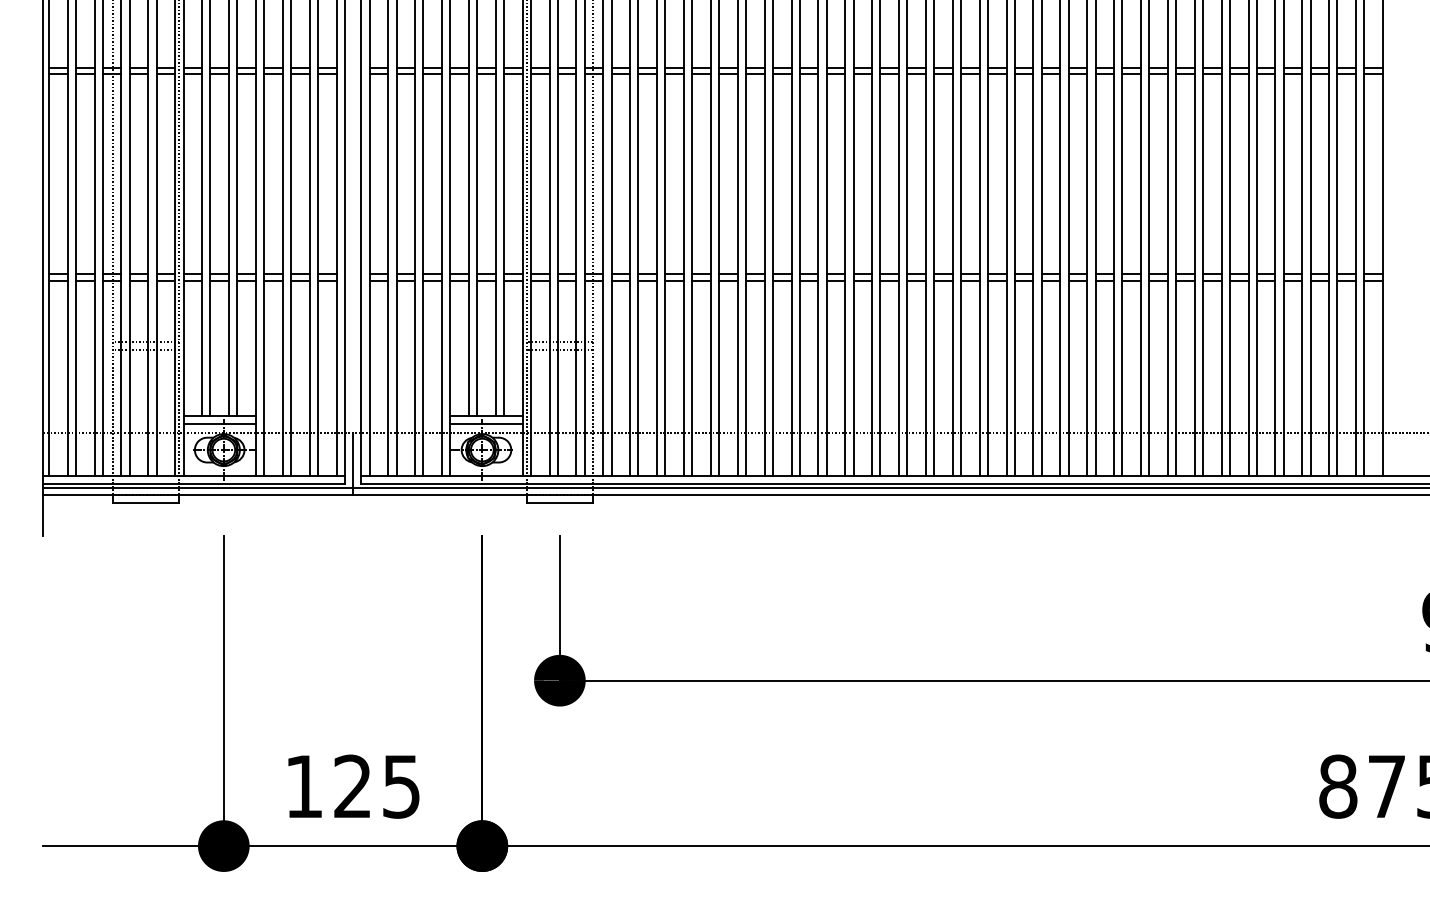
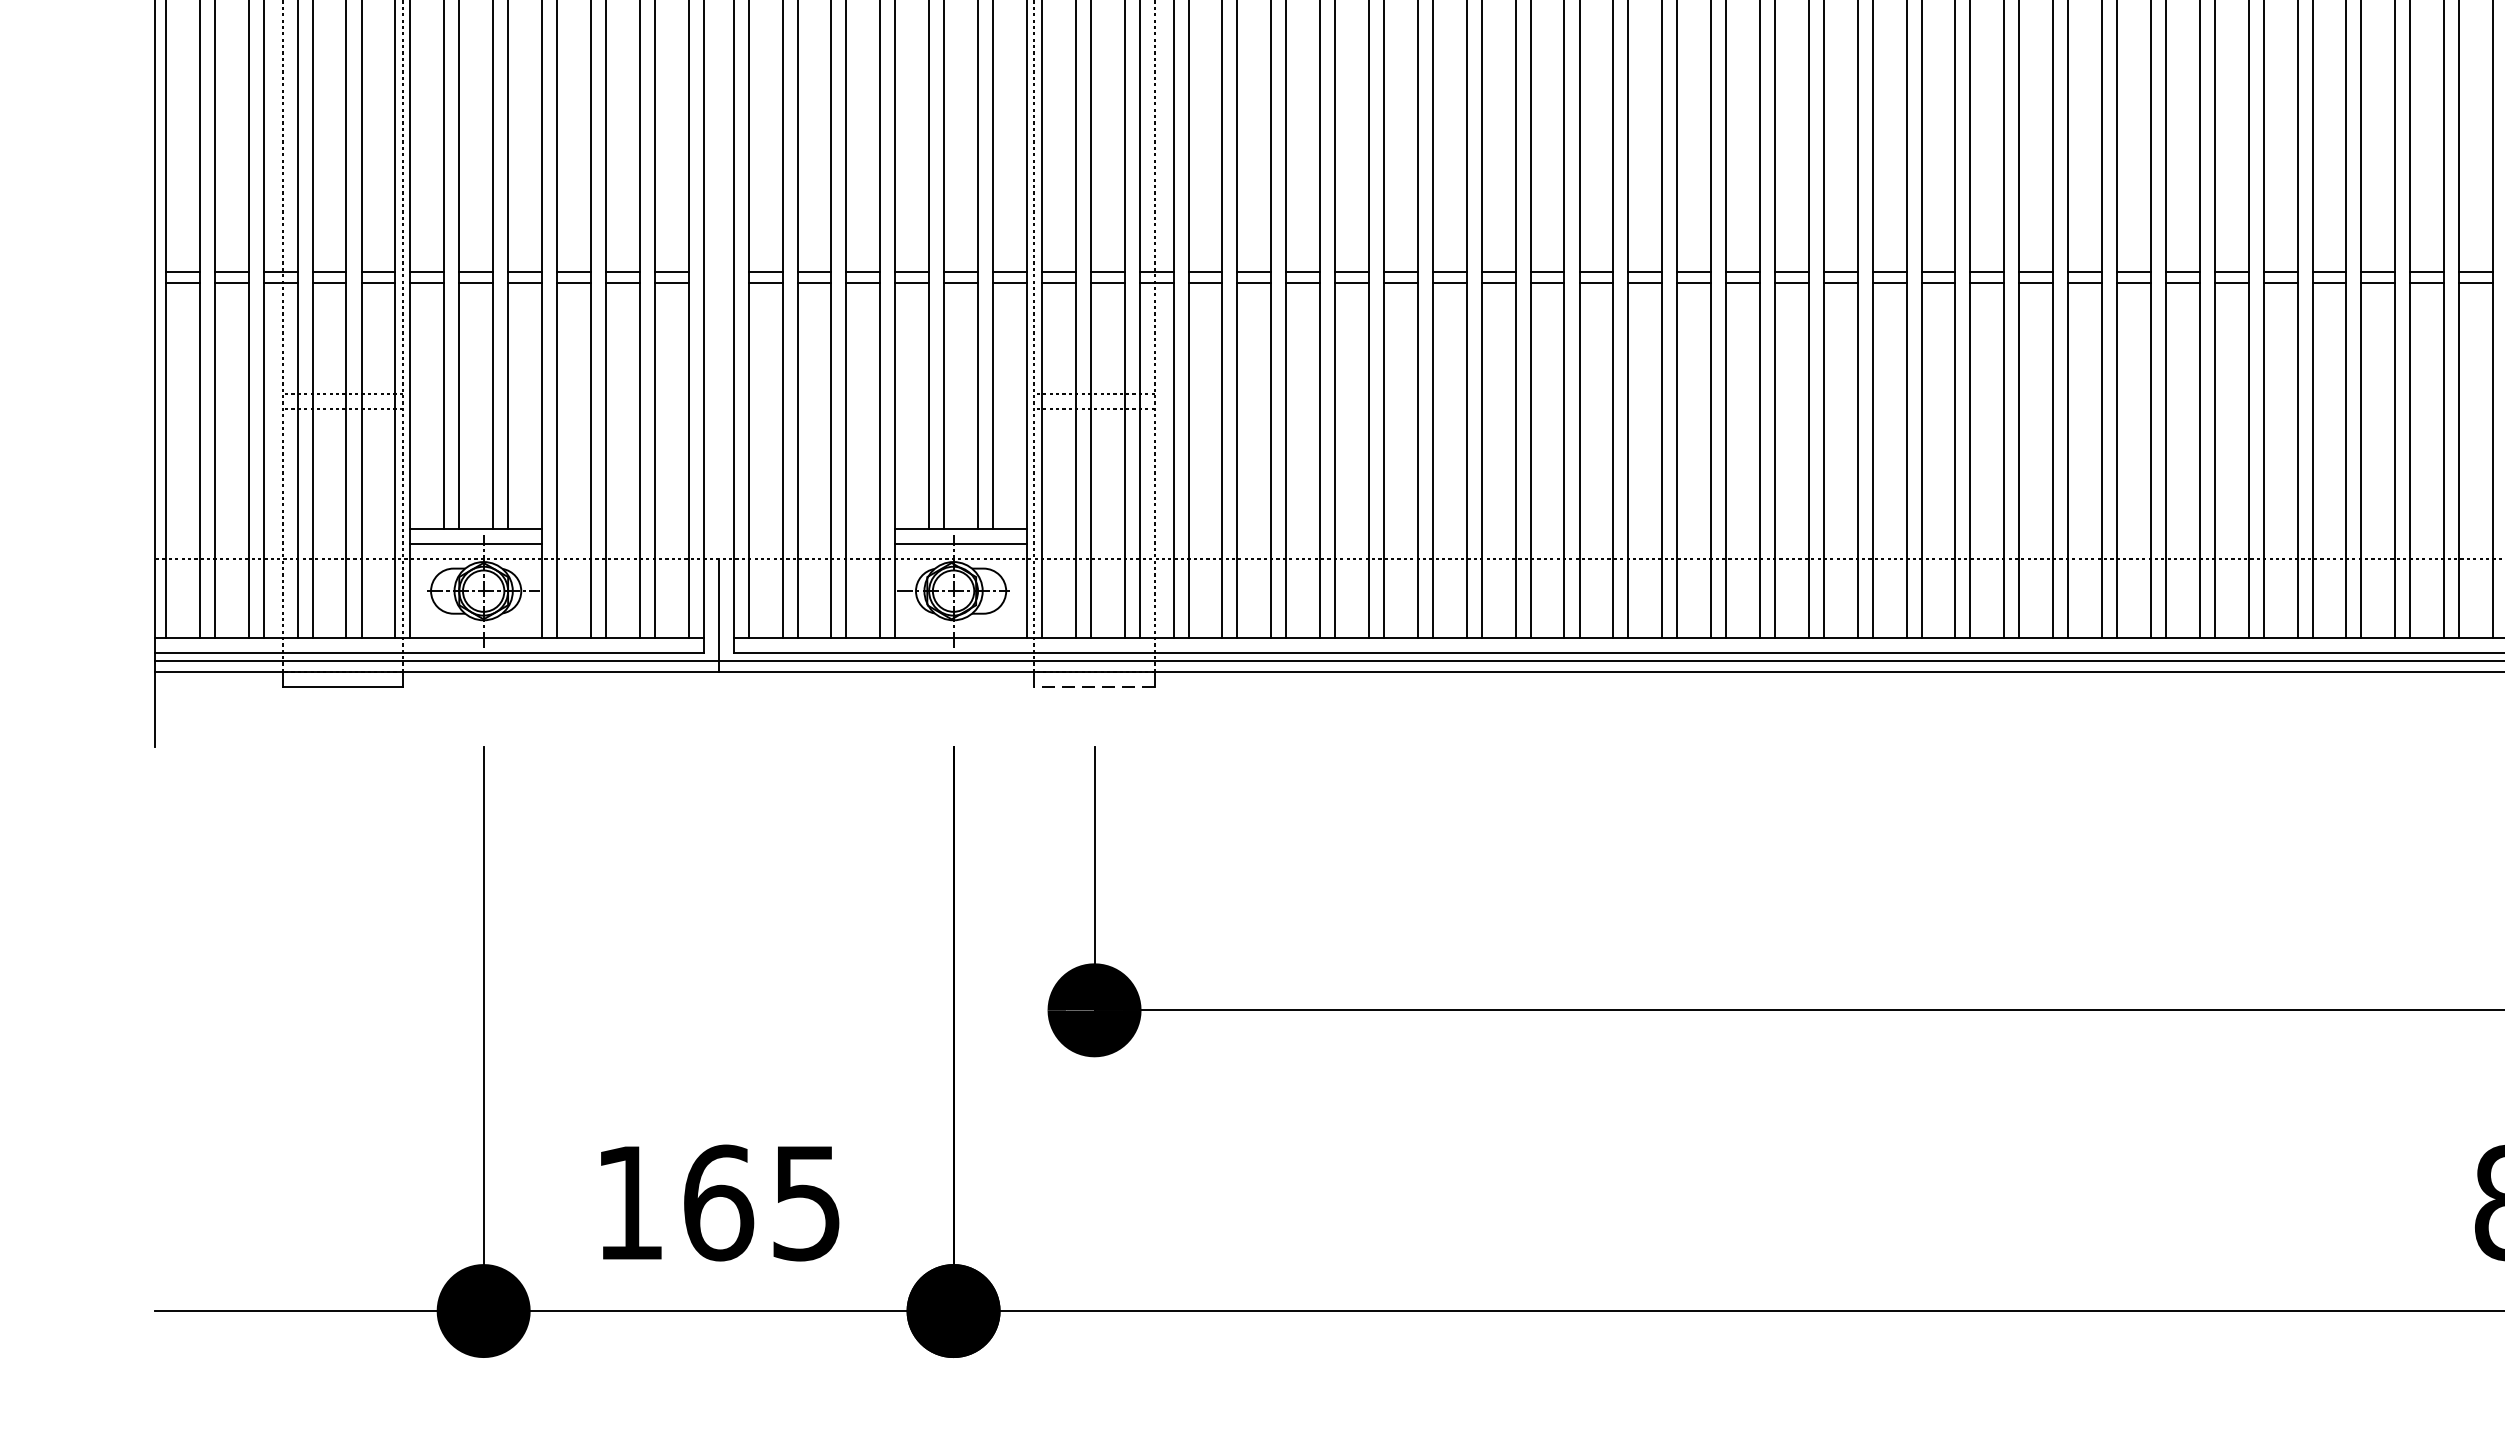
line: (559, 502) -> (1093, 686), solid -> dashed
text: (353, 786) -> (719, 1202), 125 -> 165

